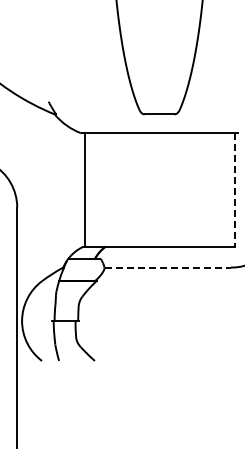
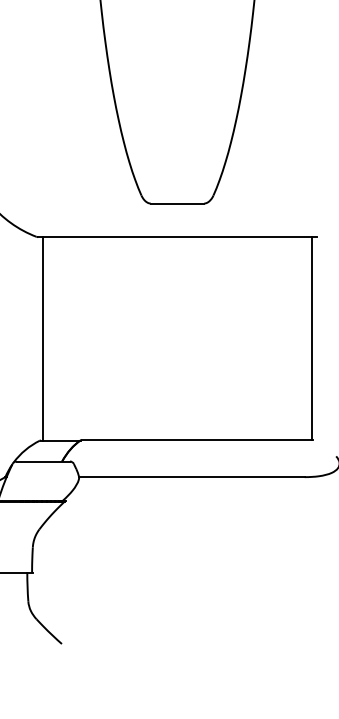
line: (234, 189) -> (311, 337), dashed -> solid
line: (168, 267) -> (193, 477), dashed -> solid

